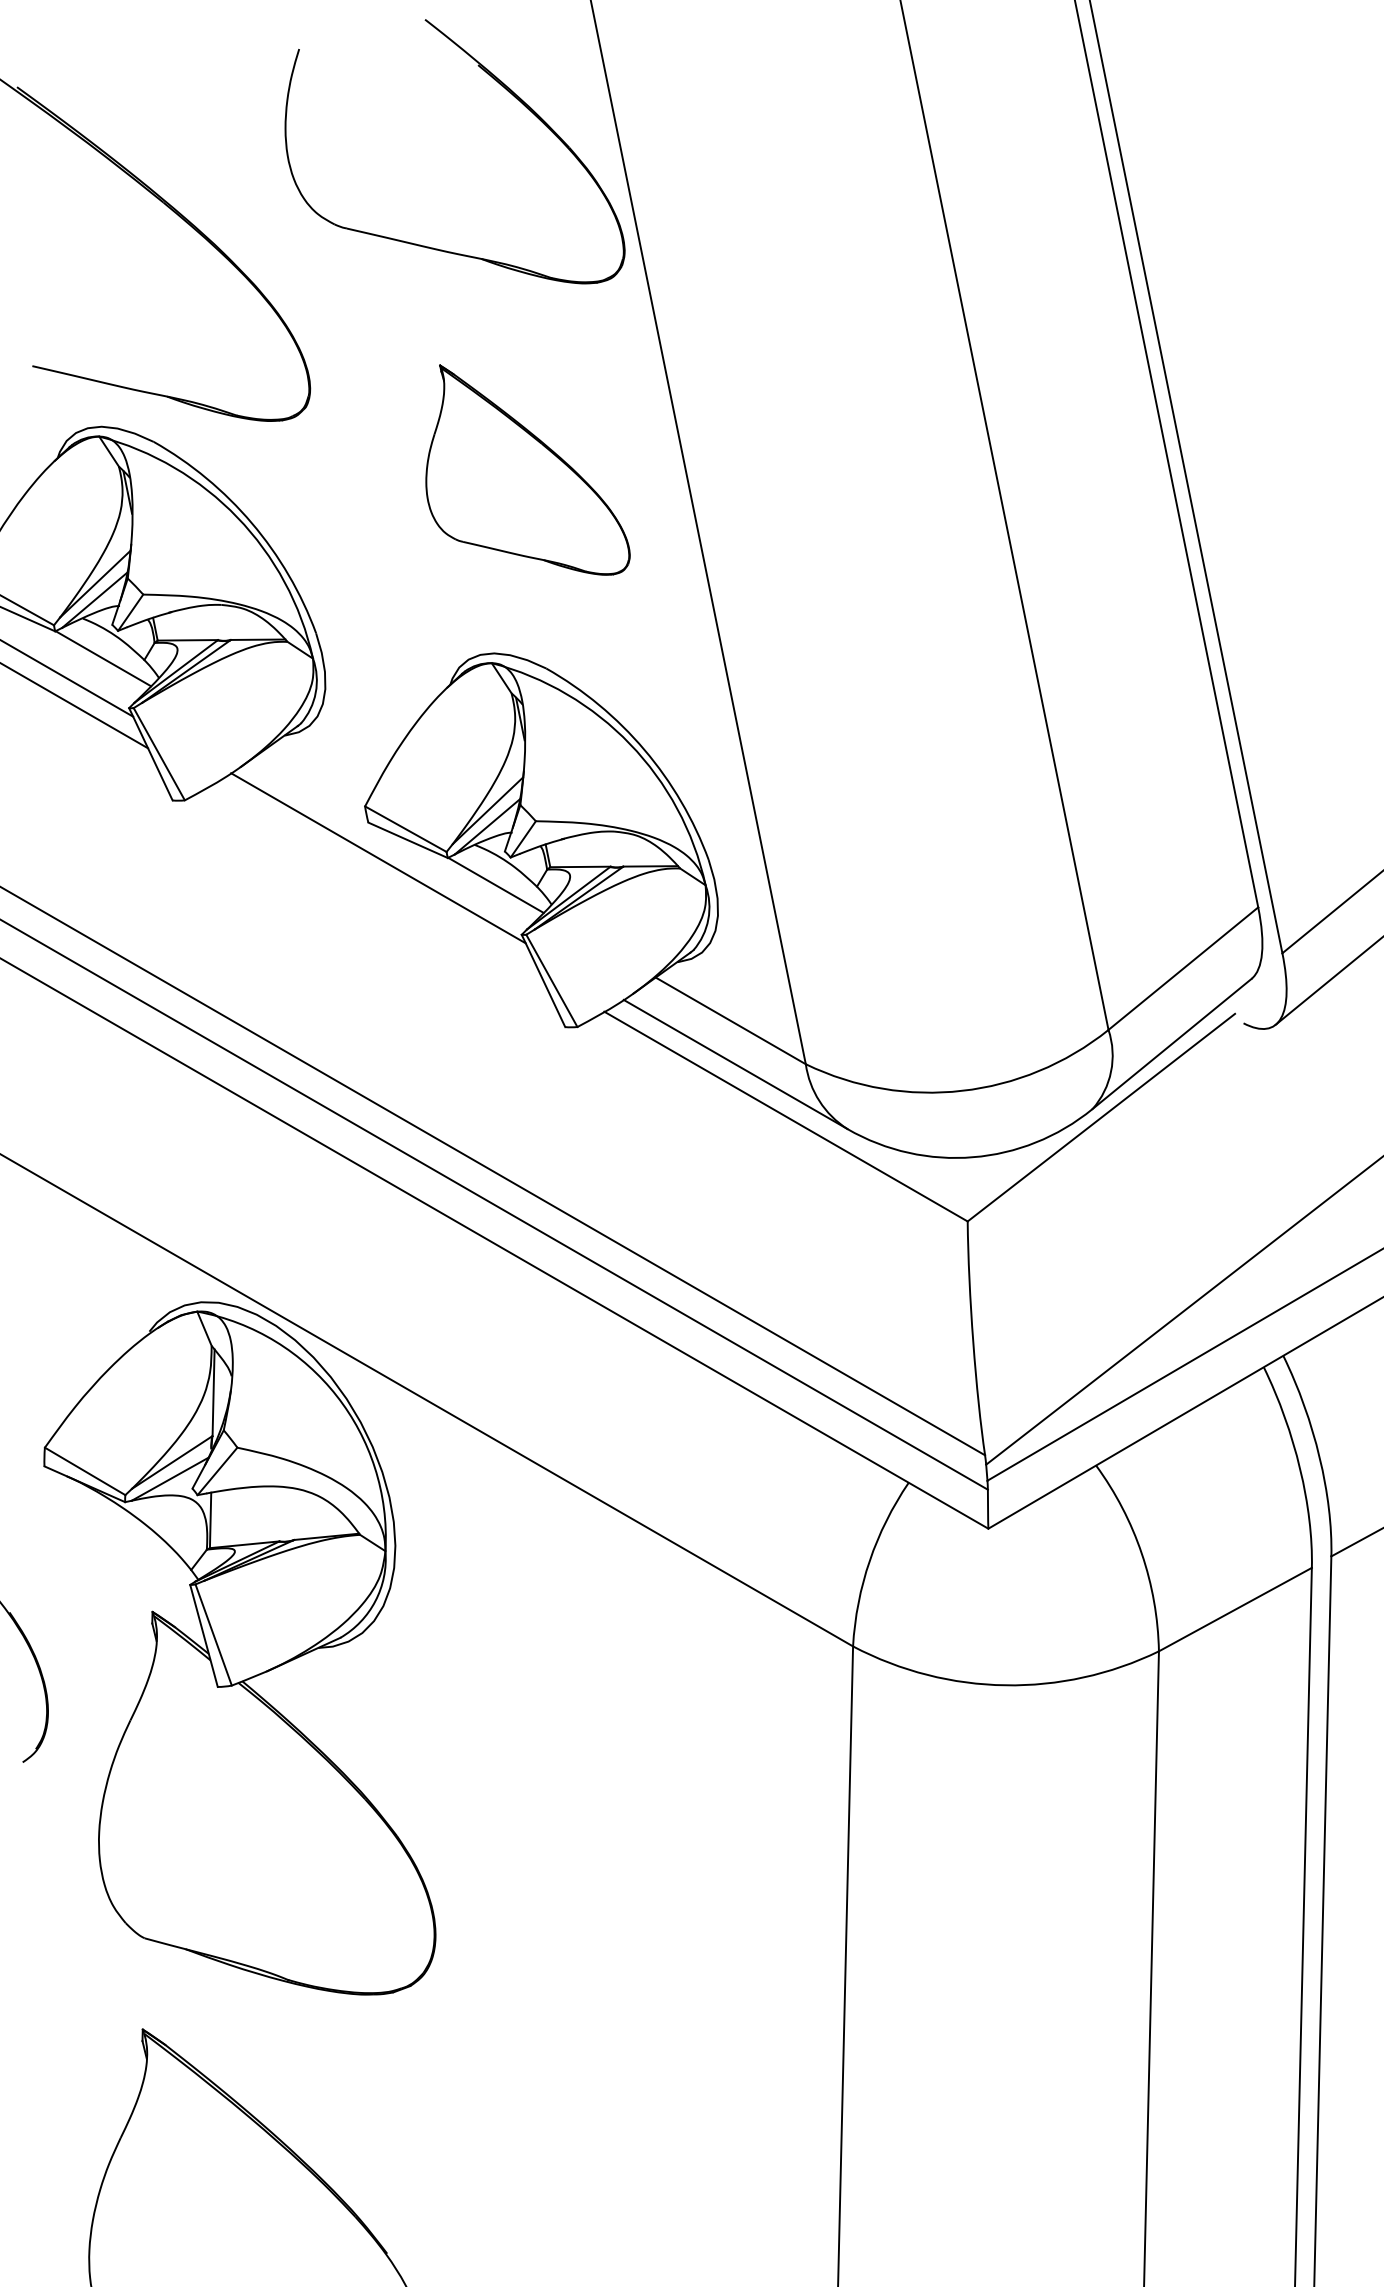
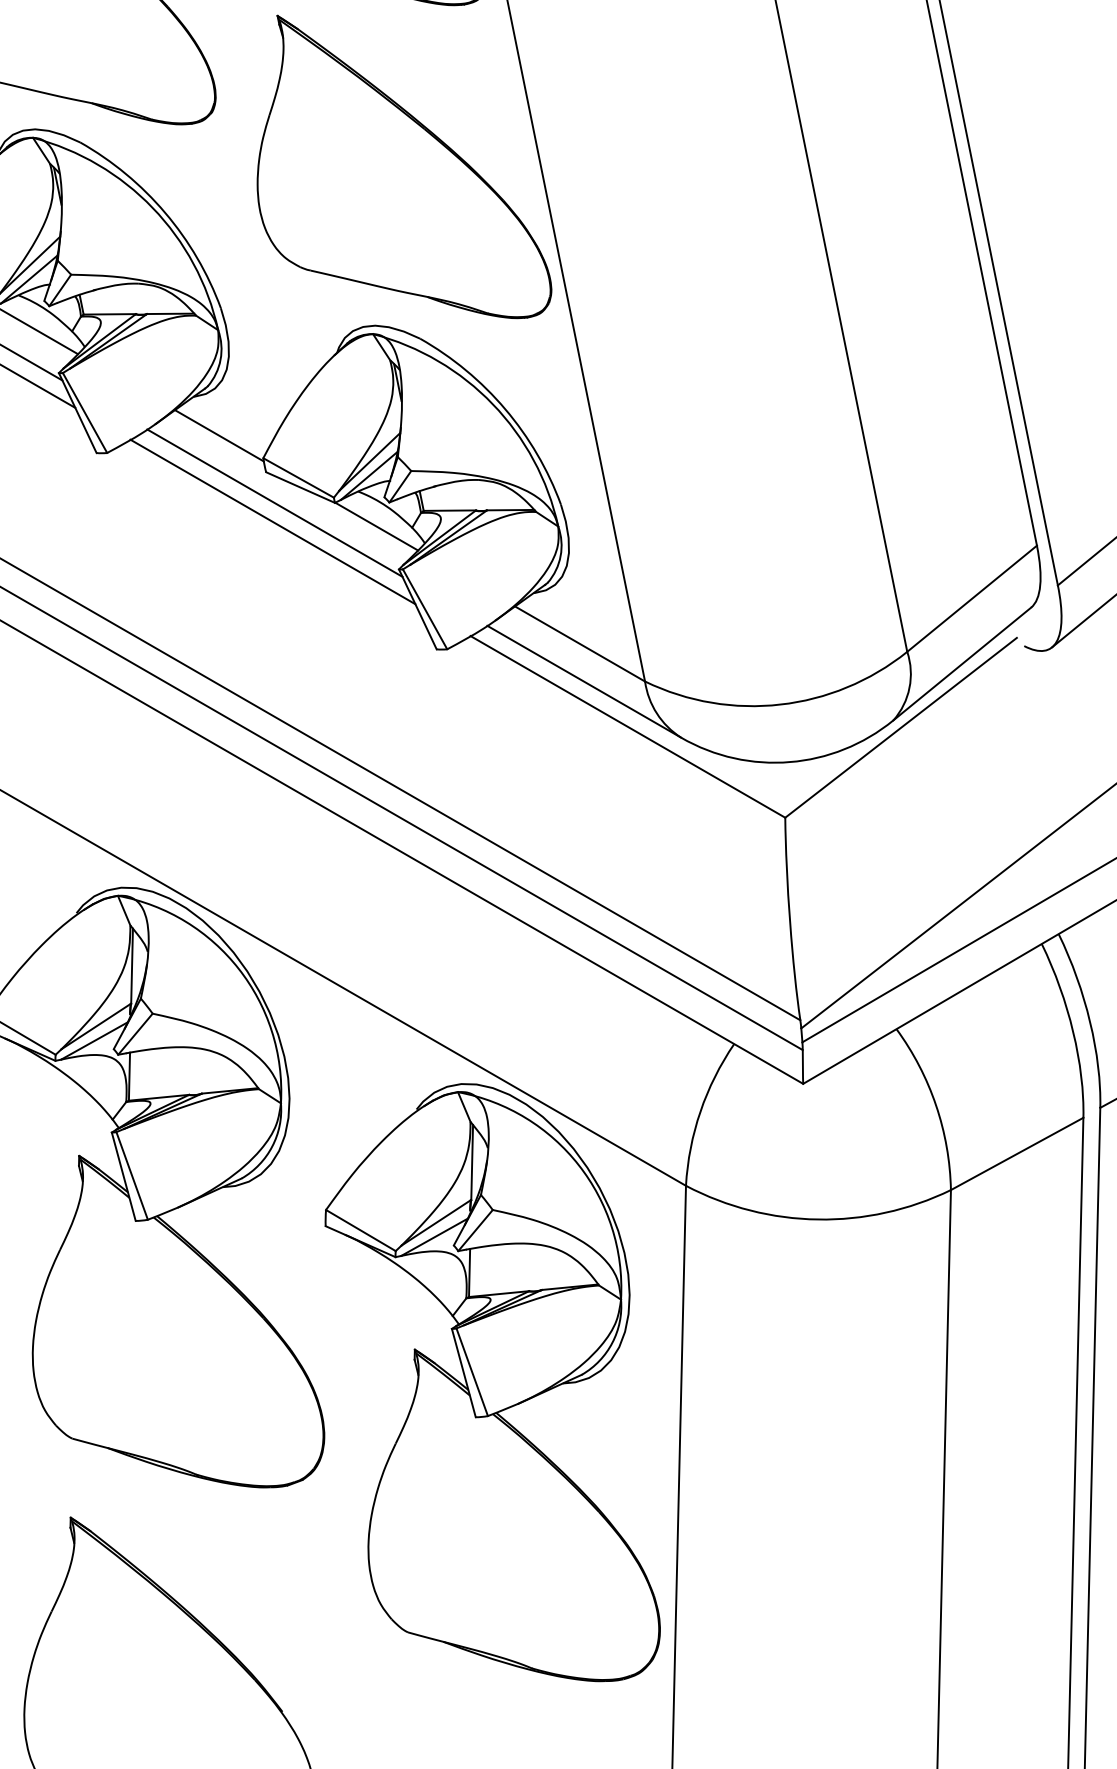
part: (527, 469) -> (403, 166), size x1.67
line: (314, 780) -> (219, 435), added
line: (375, 879) -> (272, 521), added
part: (629, 1873) -> (492, 1382), added

